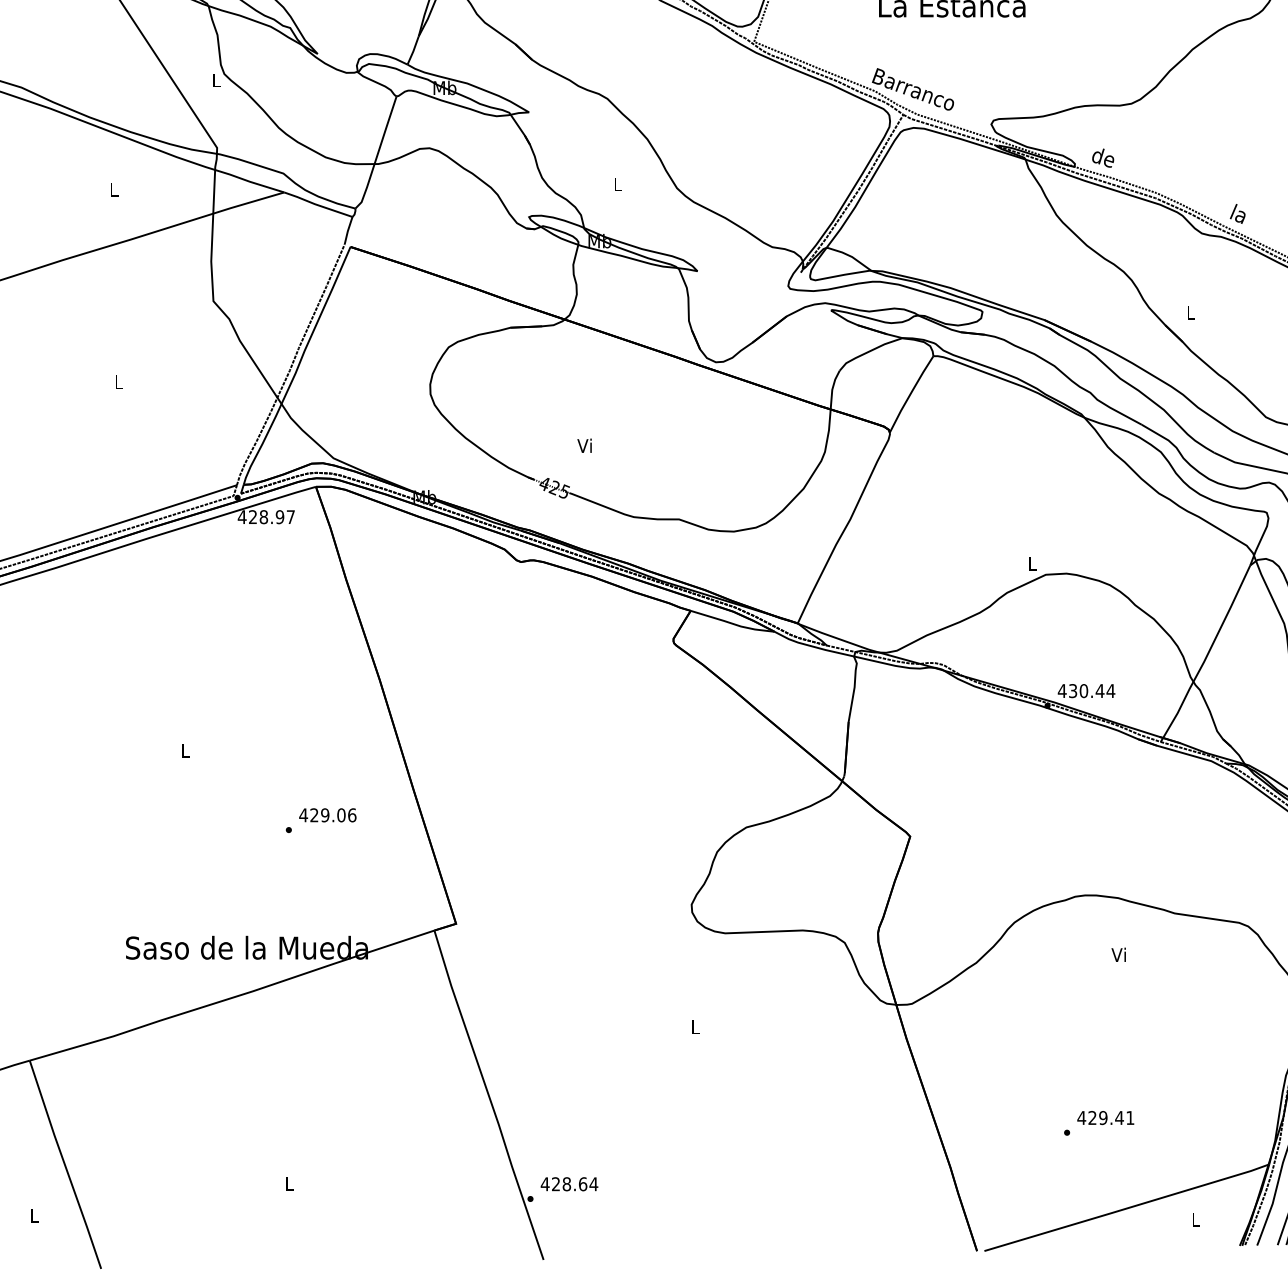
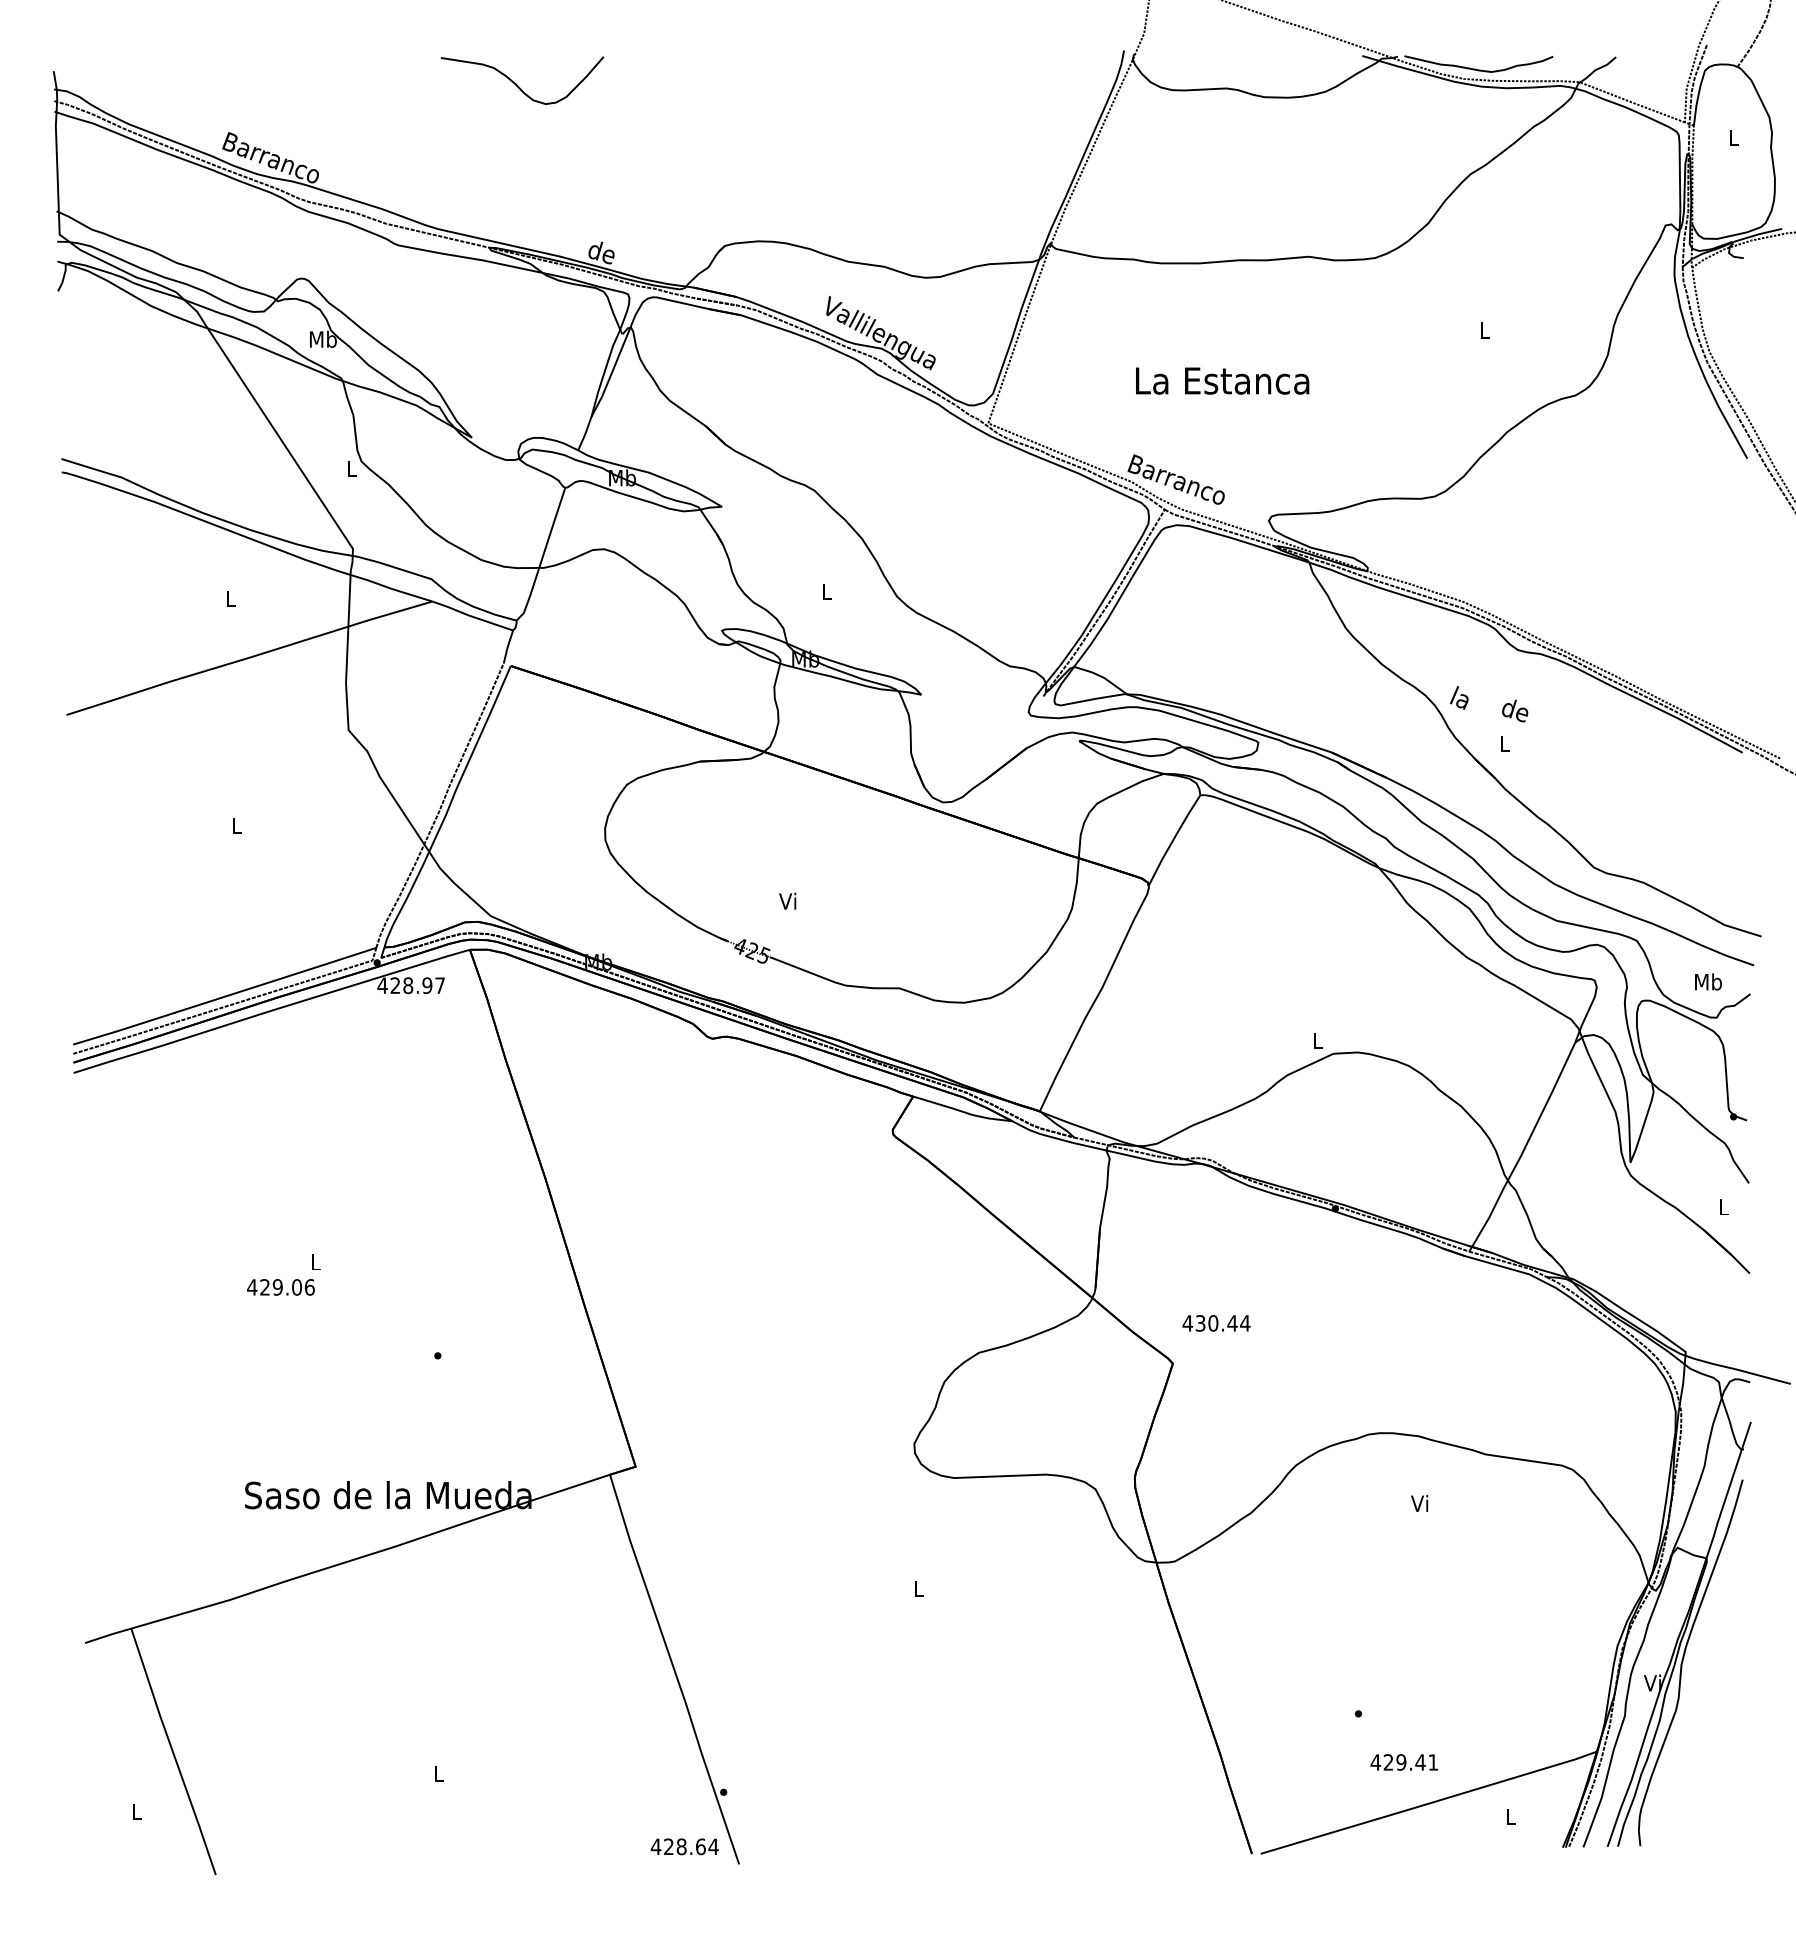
text: (1103, 157) -> (1515, 710), moved
text: (1237, 213) -> (1459, 697), moved
text: (1086, 691) -> (1216, 1323), moved
text: (327, 815) -> (280, 1287), moved
text: (1105, 1118) -> (1403, 1762), moved
text: (569, 1183) -> (684, 1846), moved

